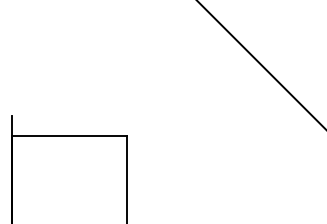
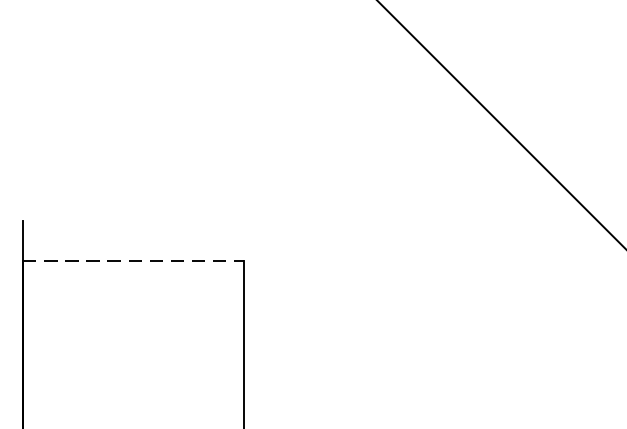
line: (69, 136) -> (133, 261), solid -> dashed

